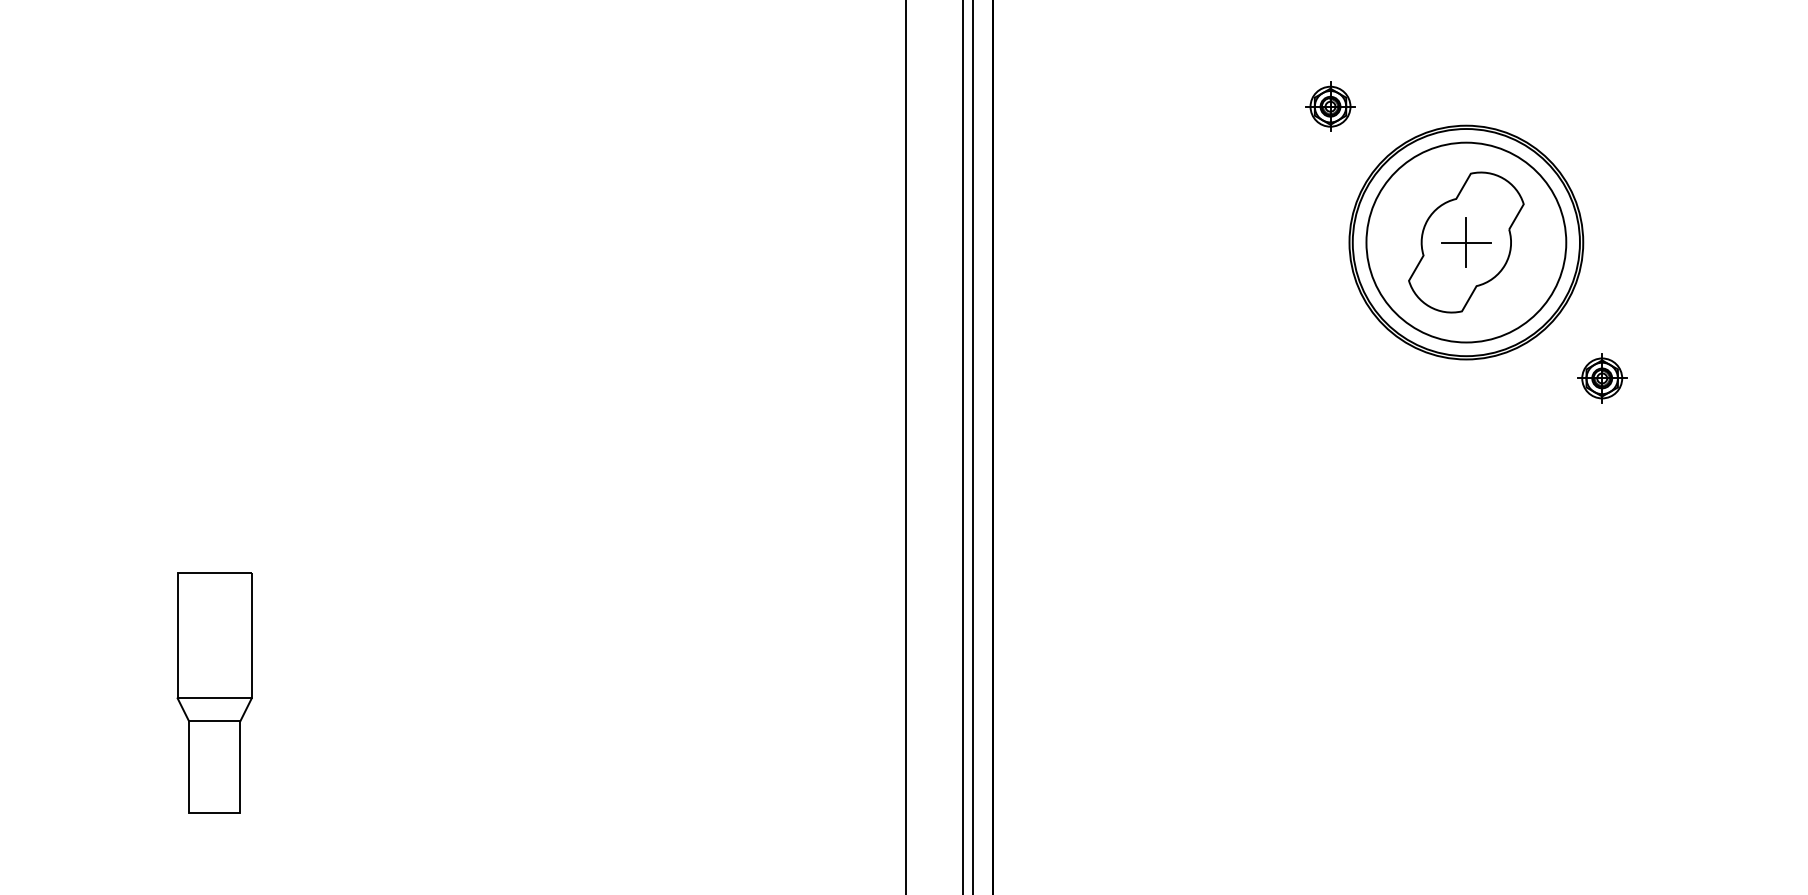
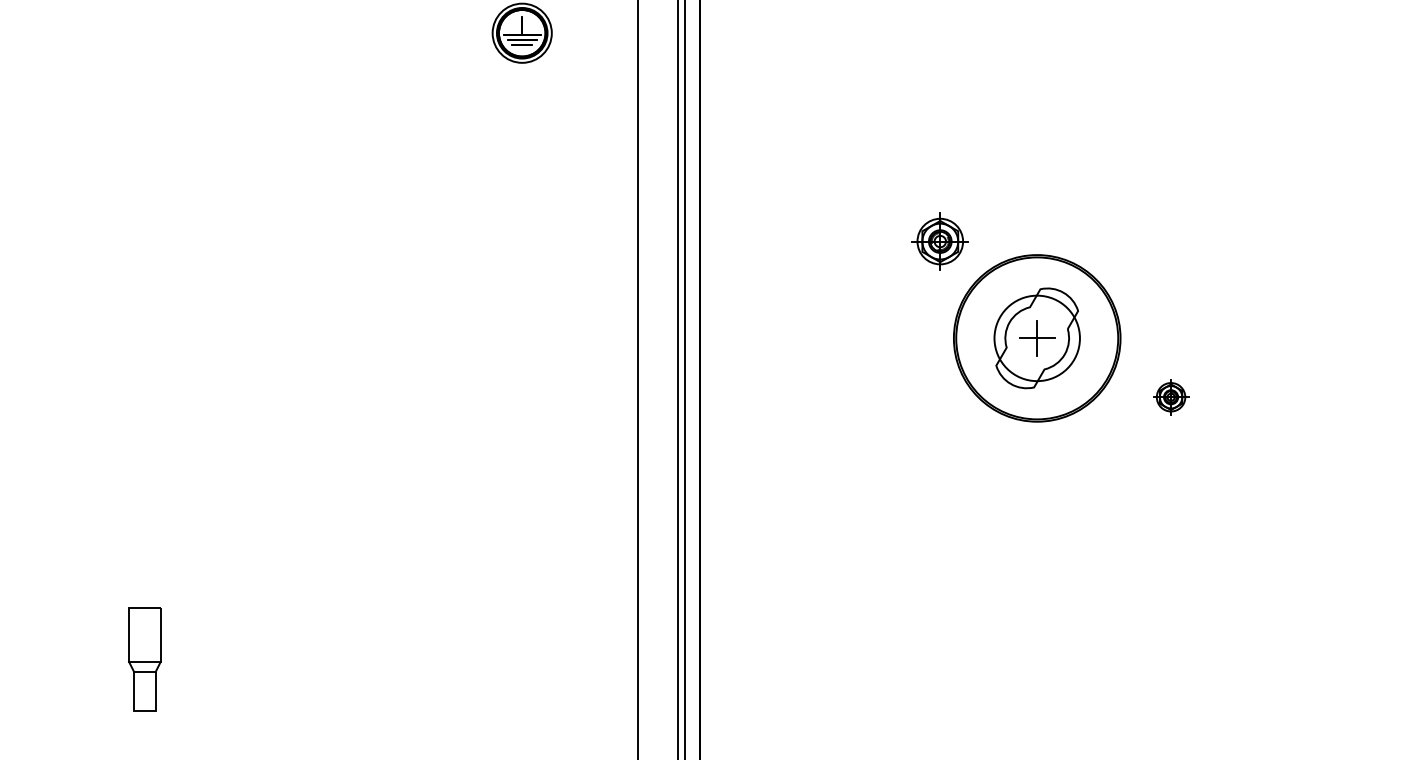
part: (1330, 106) -> (940, 241), size x1.6
circle: (1466, 242) -> (1037, 338), size x0.6
part: (1602, 378) -> (1171, 397), moved
part: (214, 692) -> (144, 659), size x0.6

